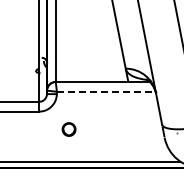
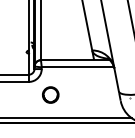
line: (106, 91) -> (78, 67), dashed -> solid
part: (68, 129) -> (50, 95), size x1.67

